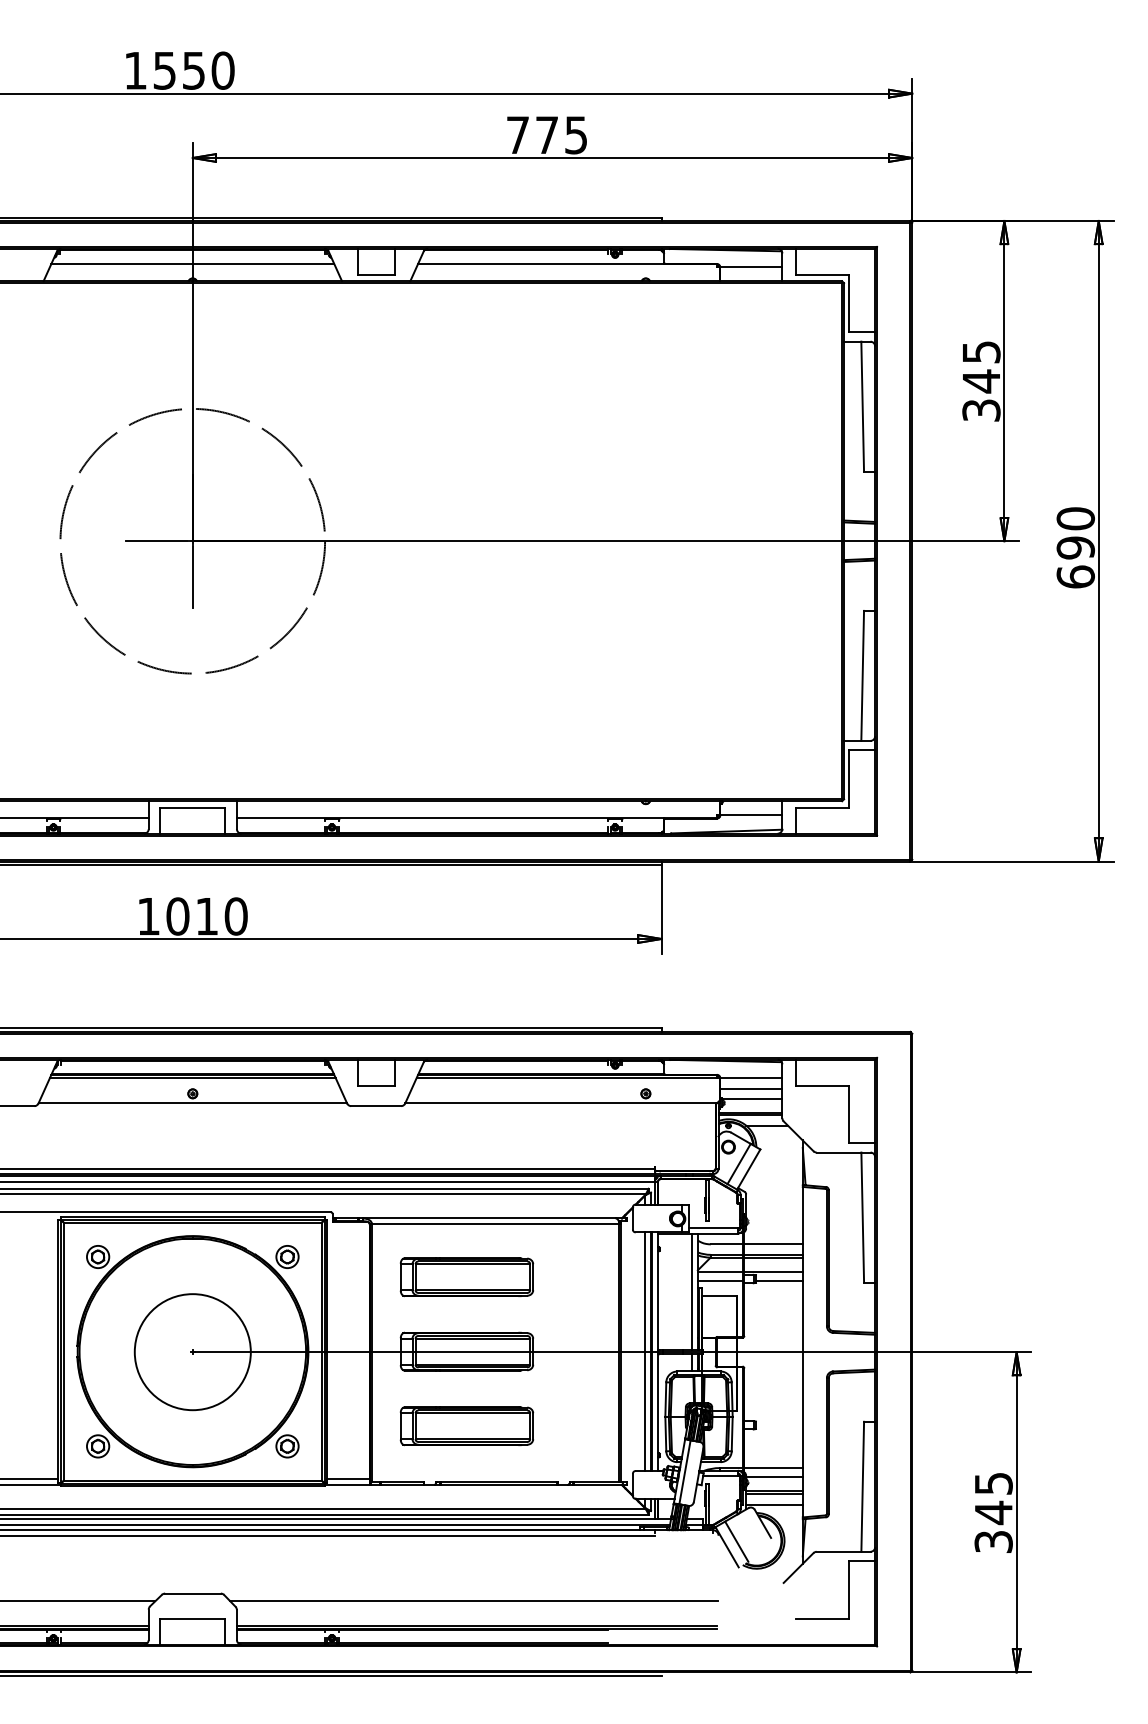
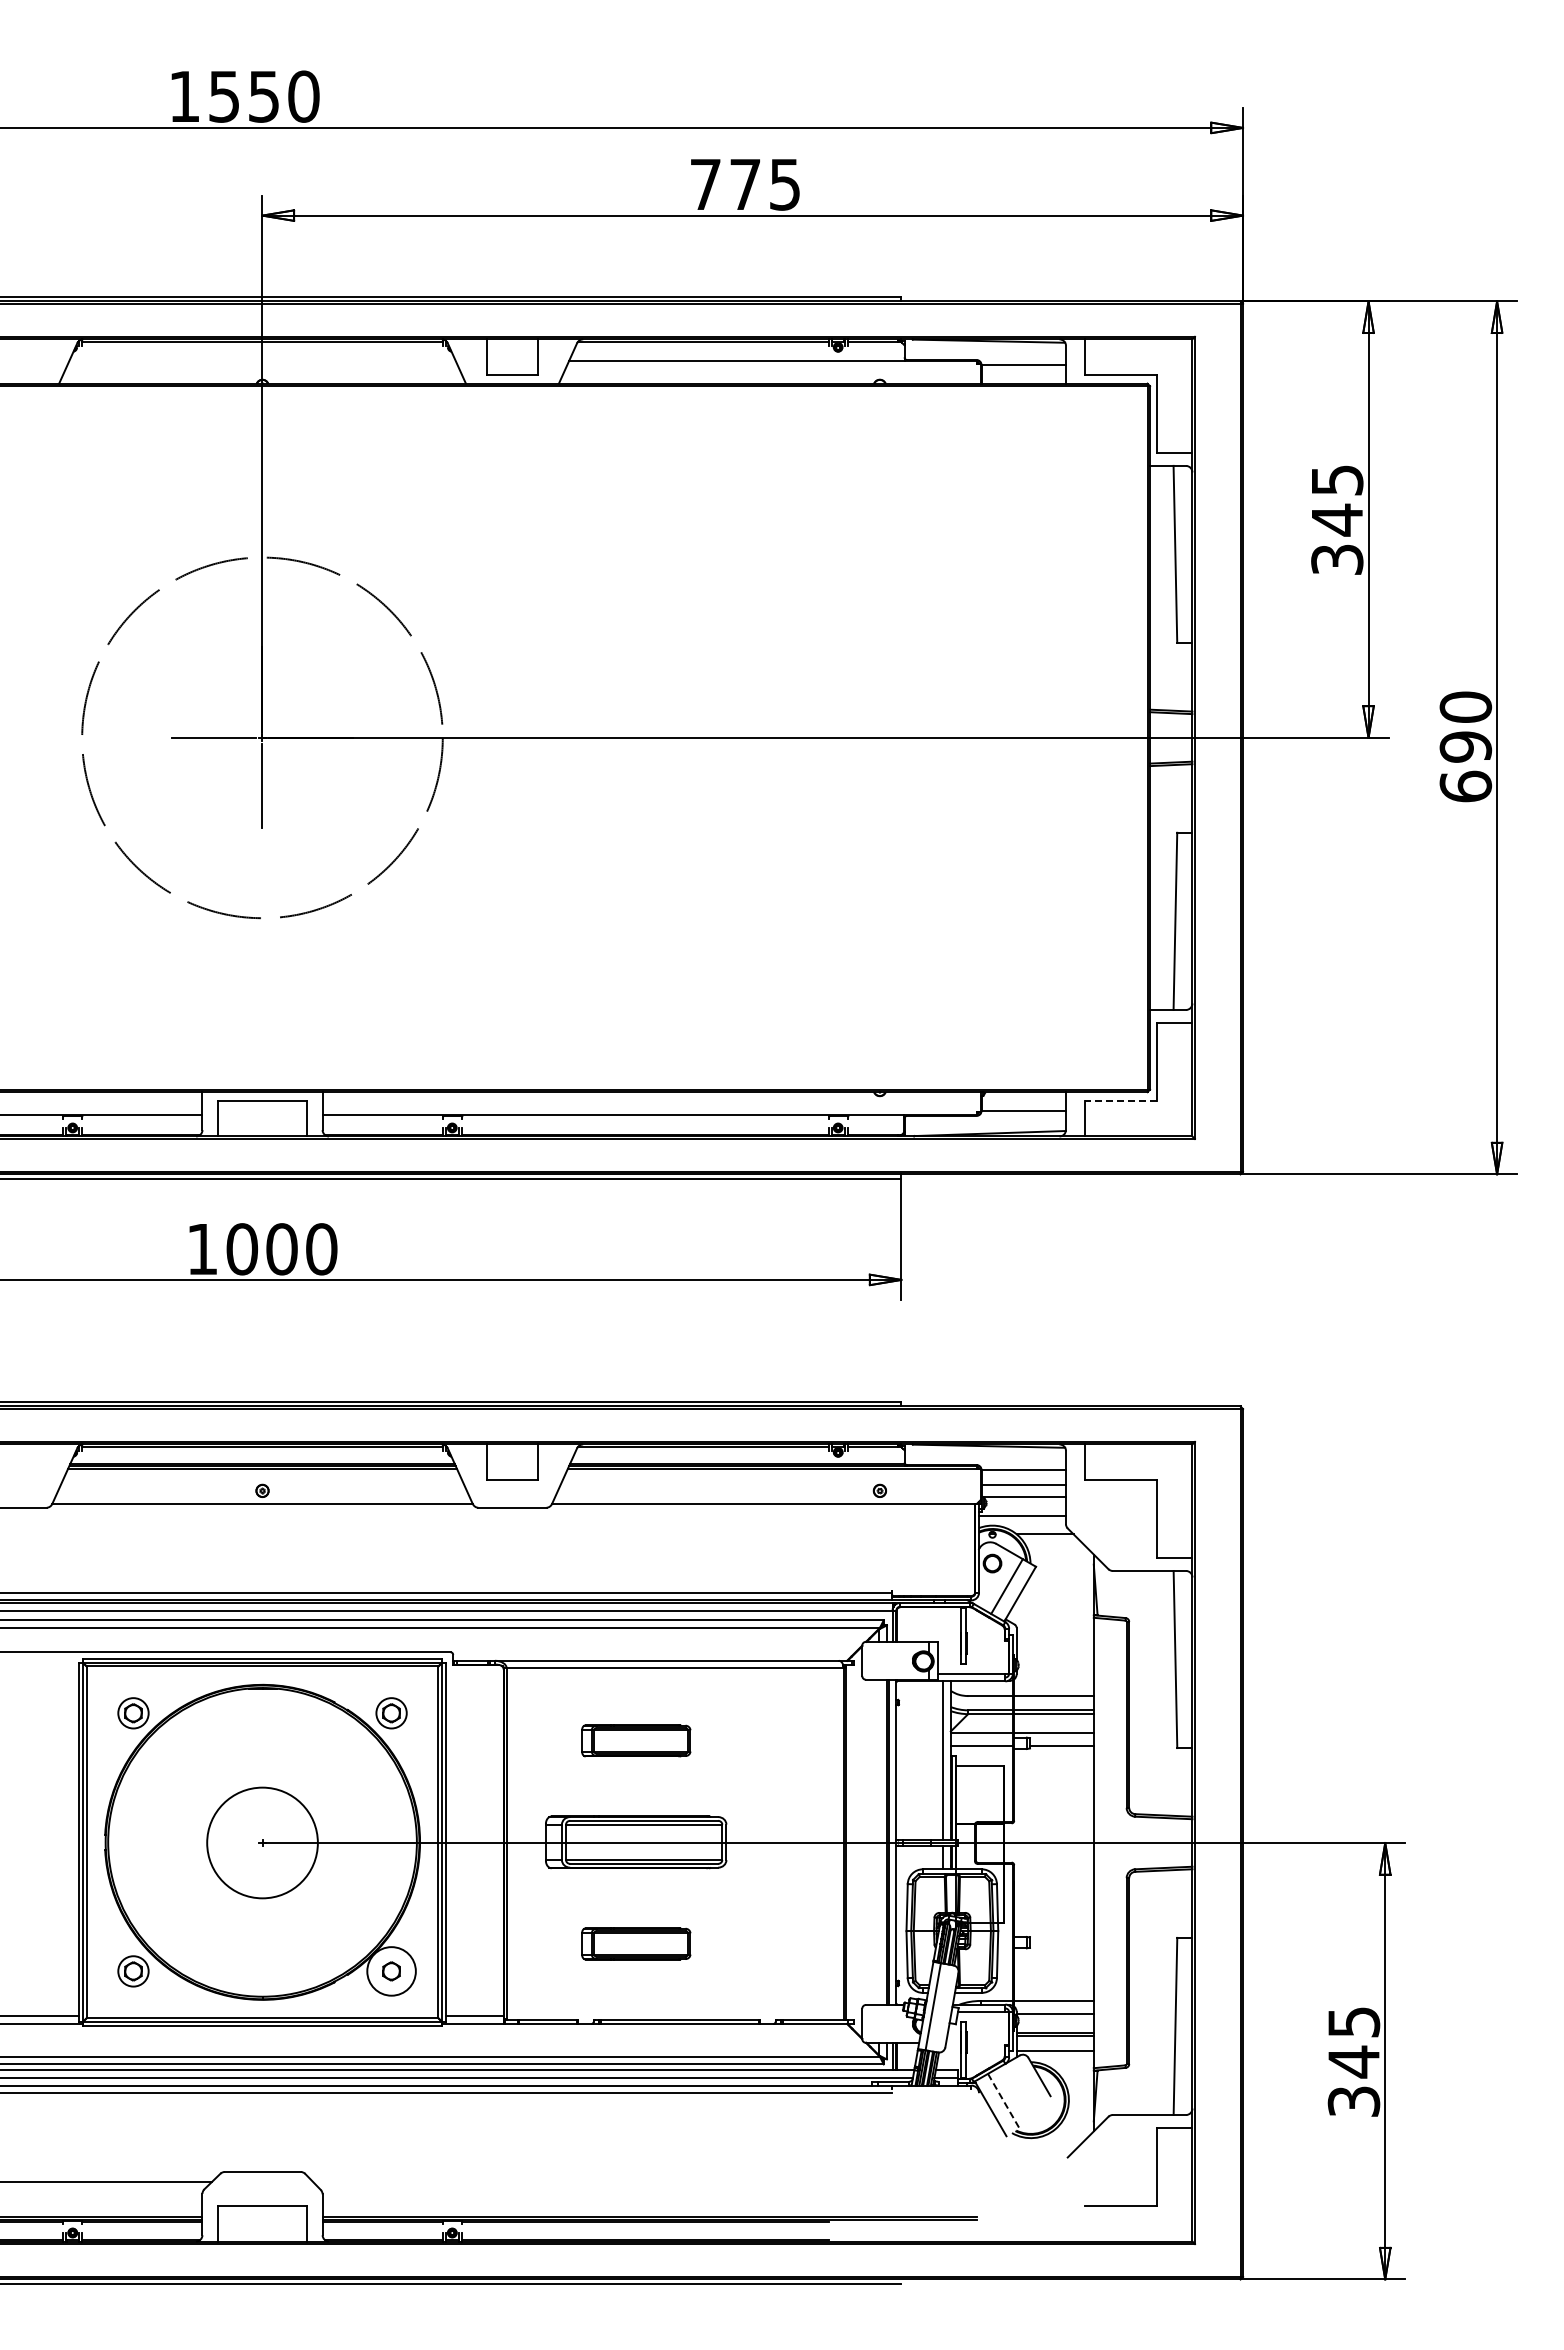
line: (192, 264) -> (262, 360), removed
line: (822, 808) -> (1120, 1101), solid -> dashed
text: (206, 916) -> (281, 1249), 1010 -> 1000
line: (750, 1115) -> (1022, 1520), removed
part: (467, 1276) -> (636, 1740), size x0.6
circle: (192, 1351) -> (262, 1842), size x0.7
line: (645, 1351) -> (879, 1841), removed
part: (467, 1425) -> (636, 1943), size x0.6
circle: (287, 1446) -> (391, 1971), size x1.6
line: (736, 1541) -> (1003, 2101), solid -> dashed
line: (473, 1601) -> (645, 2182), removed

